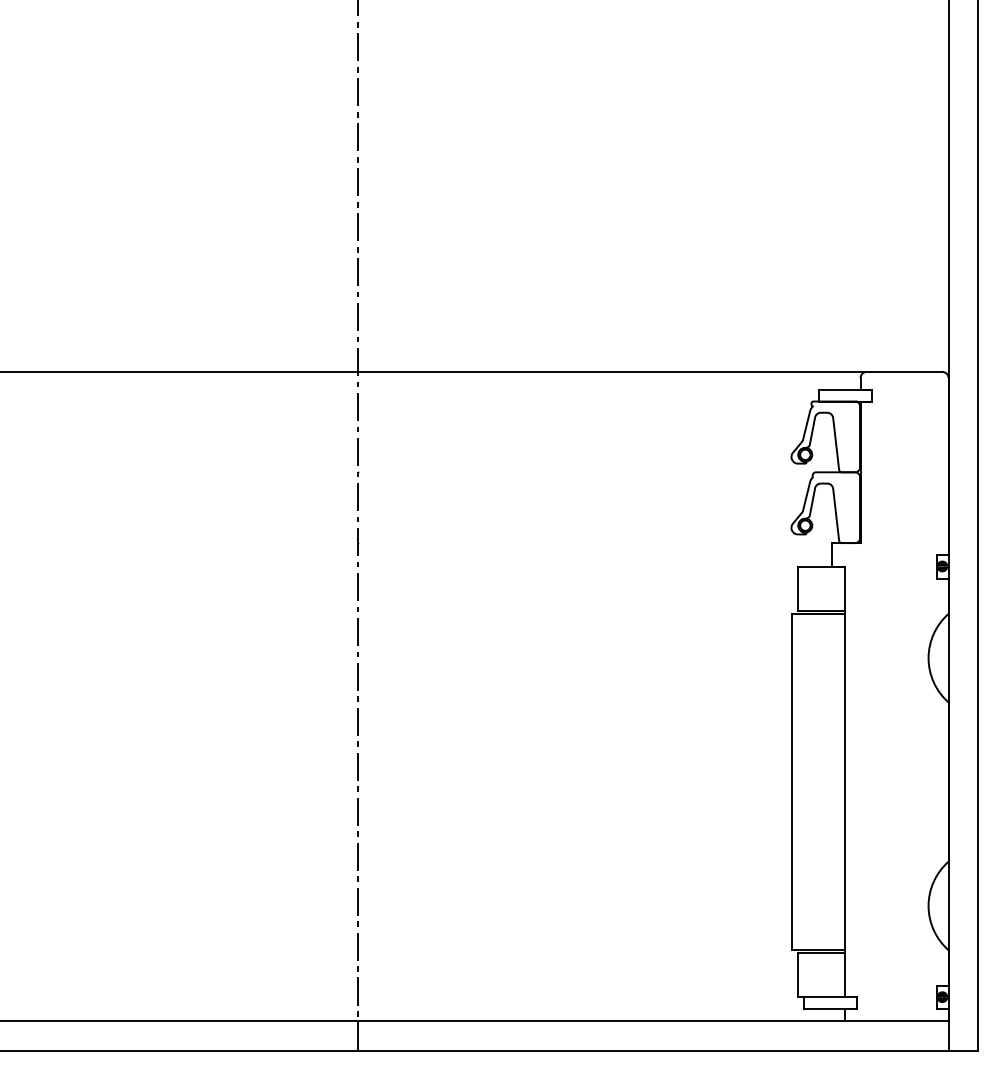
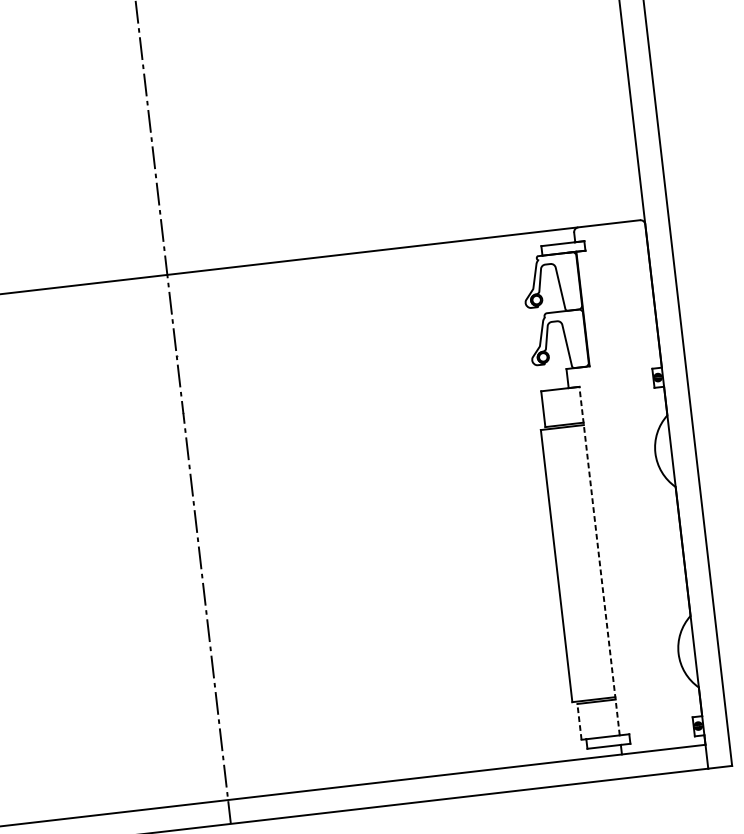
line: (845, 781) -> (599, 560), solid -> dashed
line: (798, 974) -> (579, 721), solid -> dashed

